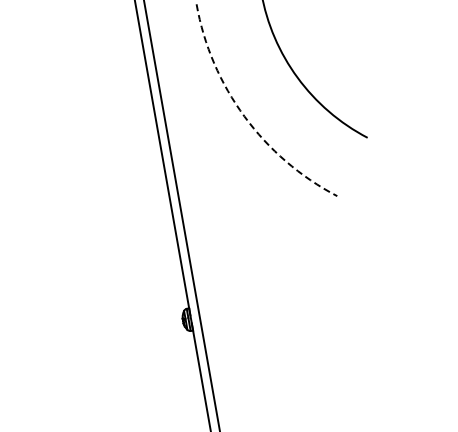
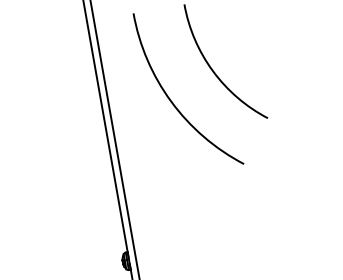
arc: (244, 116) -> (171, 101), dashed -> solid

